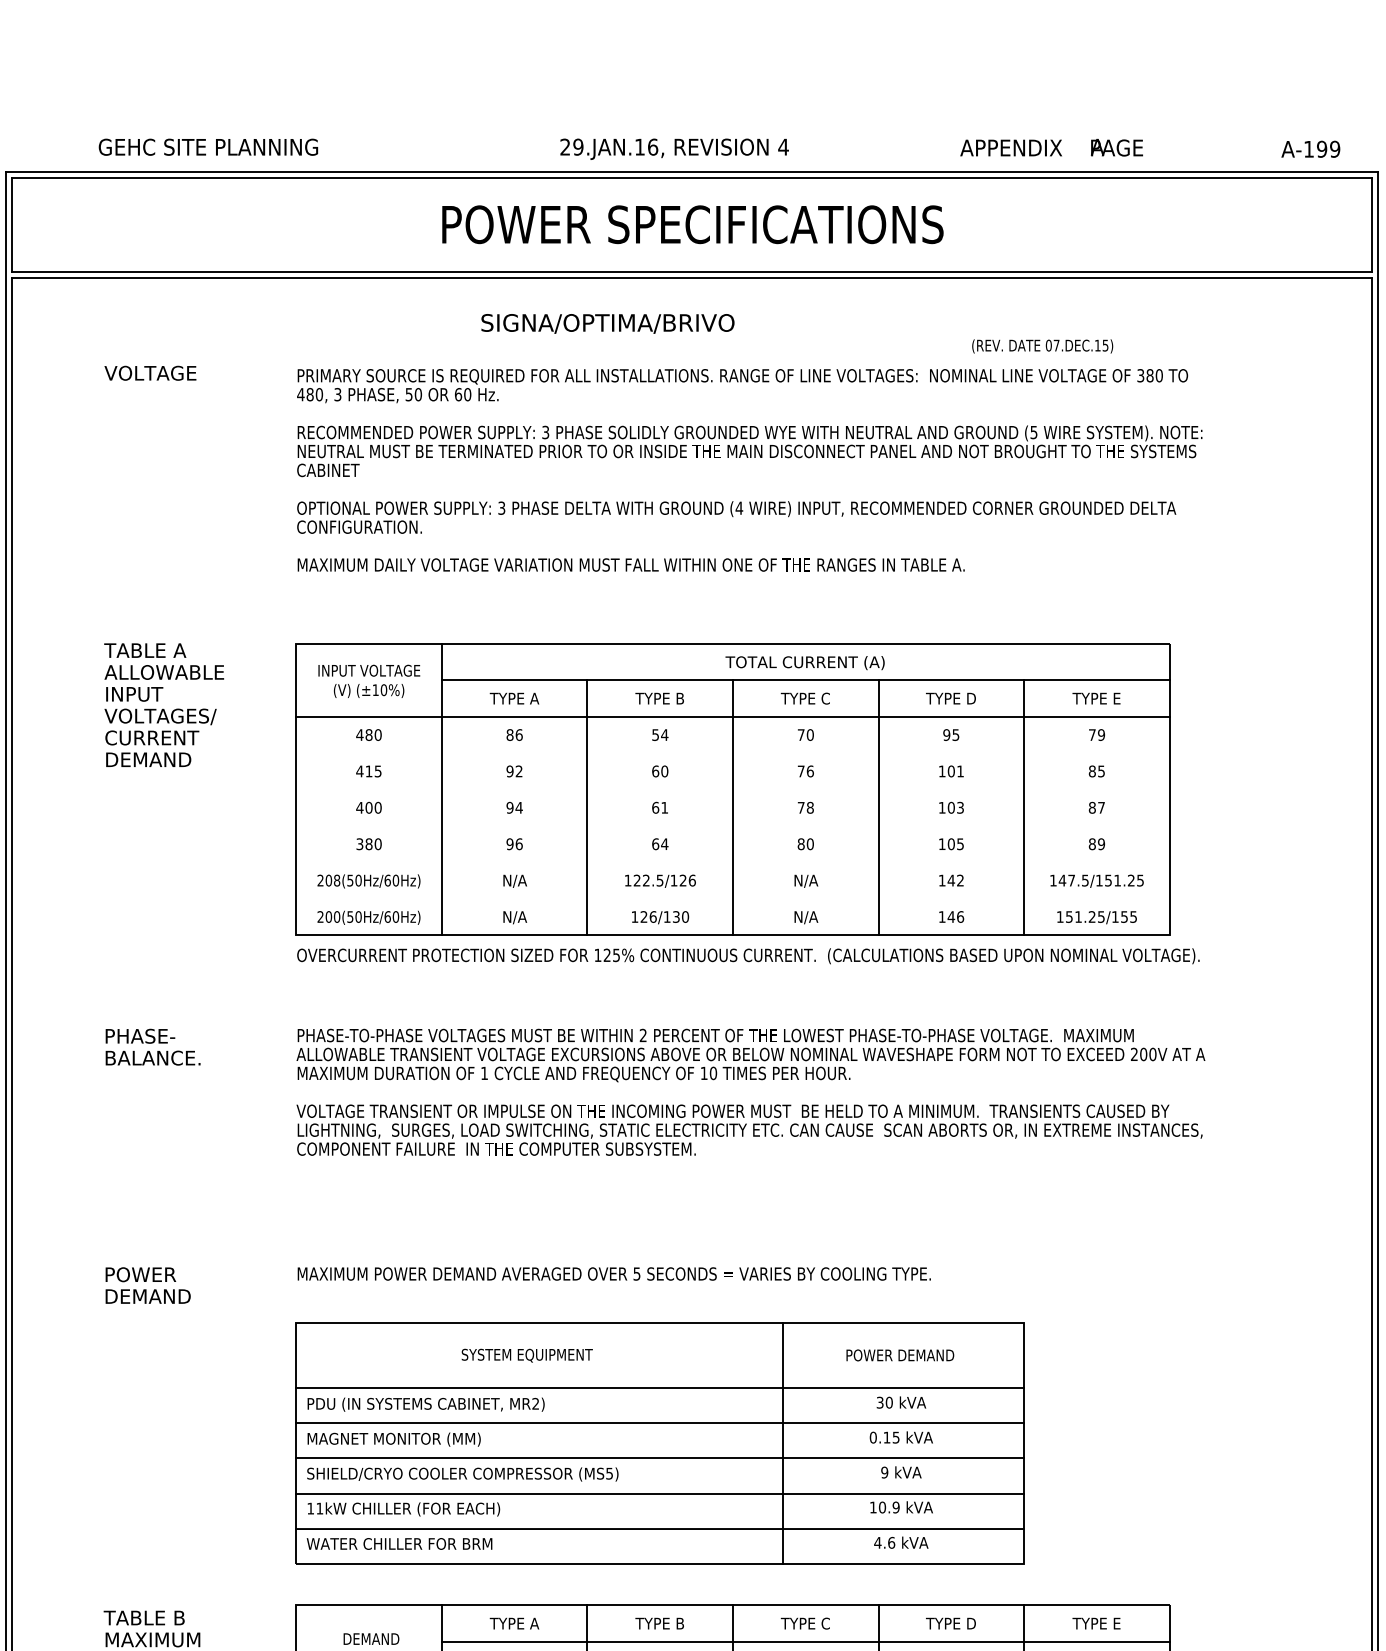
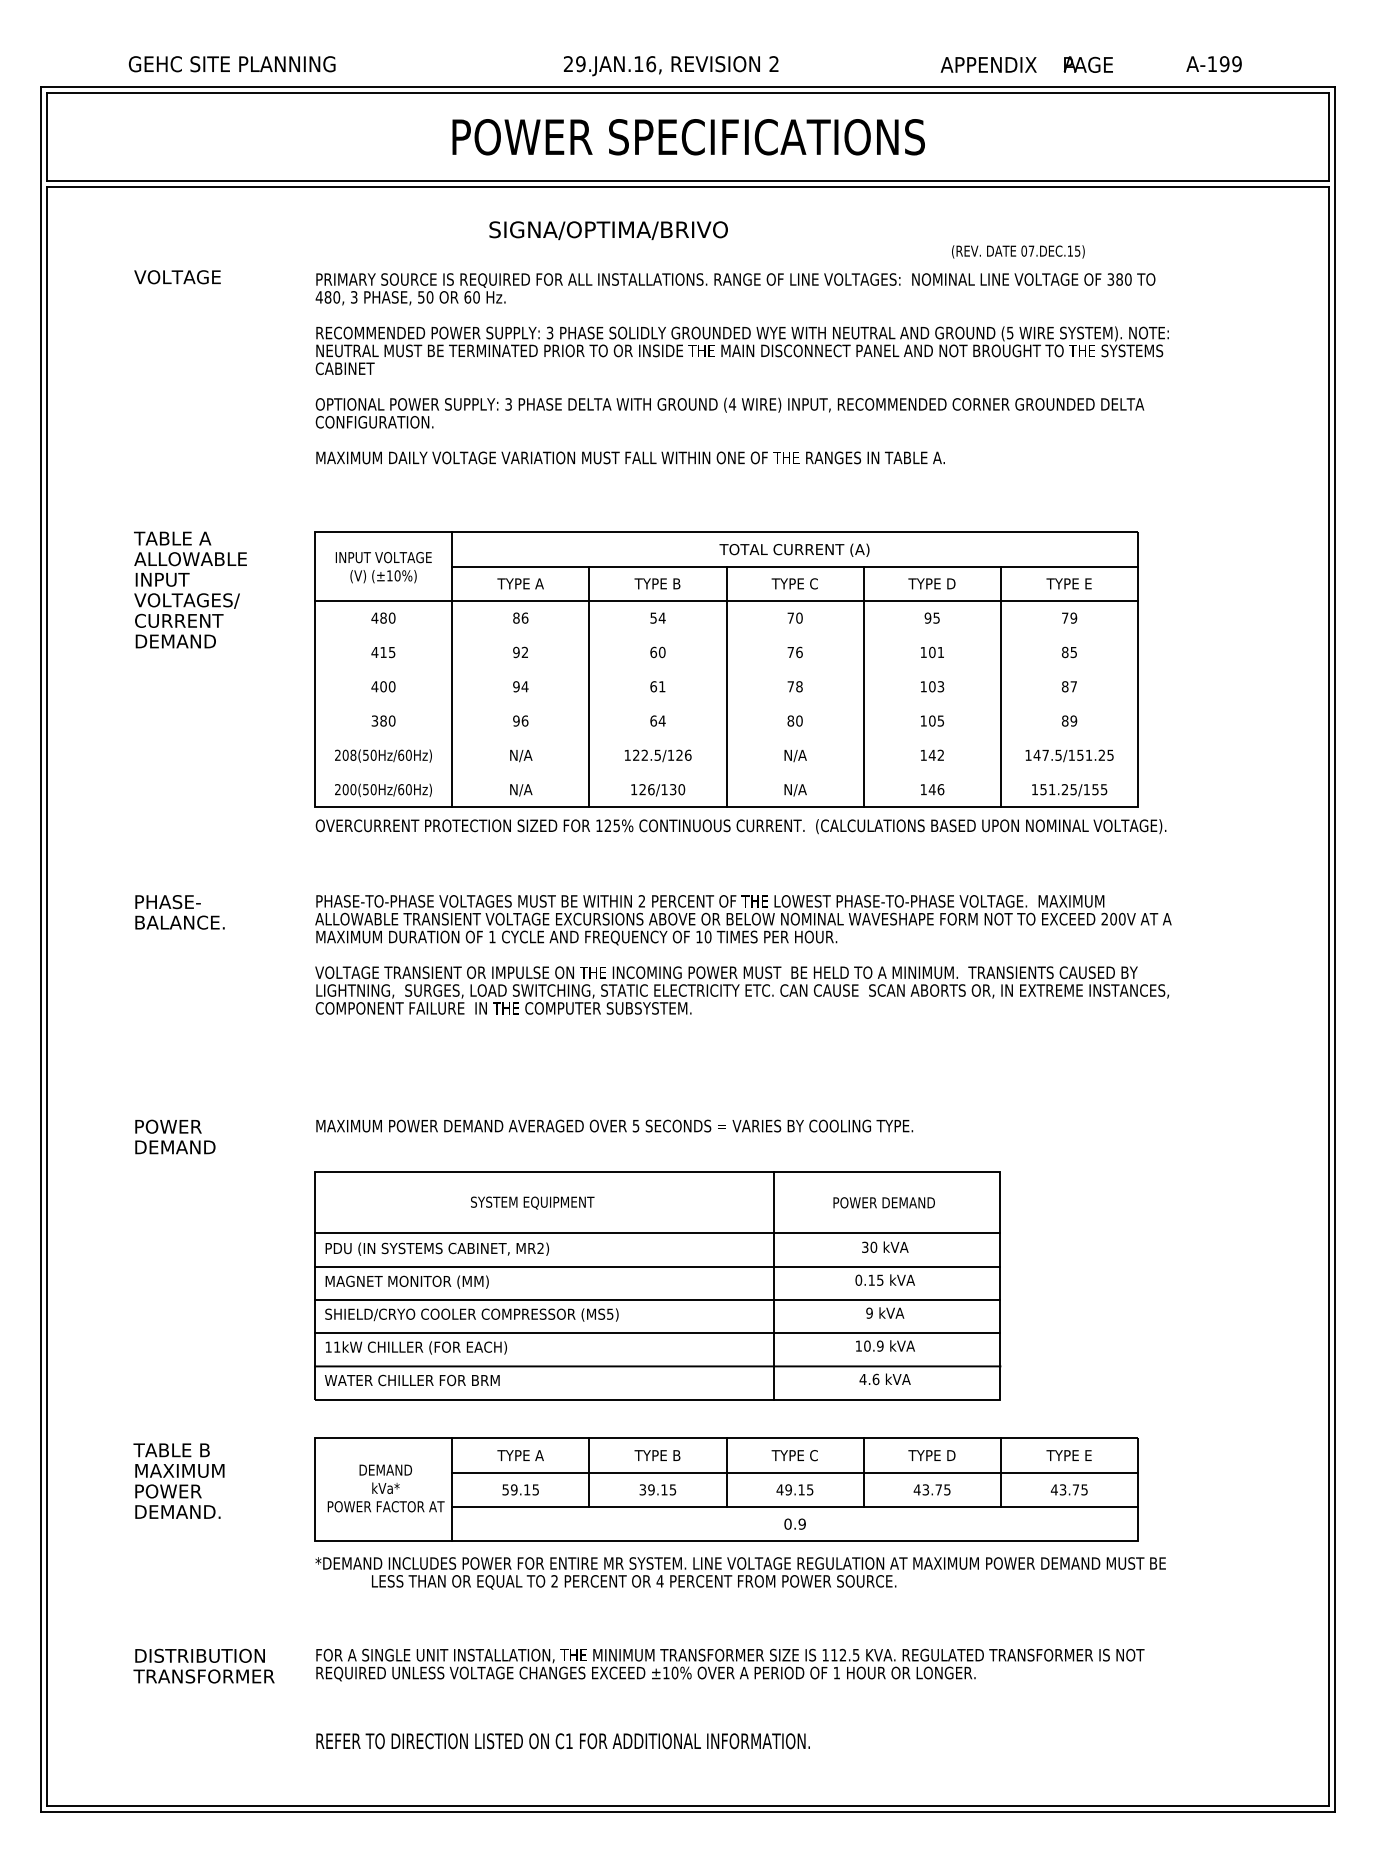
text: (783, 146) -> (774, 63), 4 -> 2
text: (1310, 149) -> (1213, 64), moved

